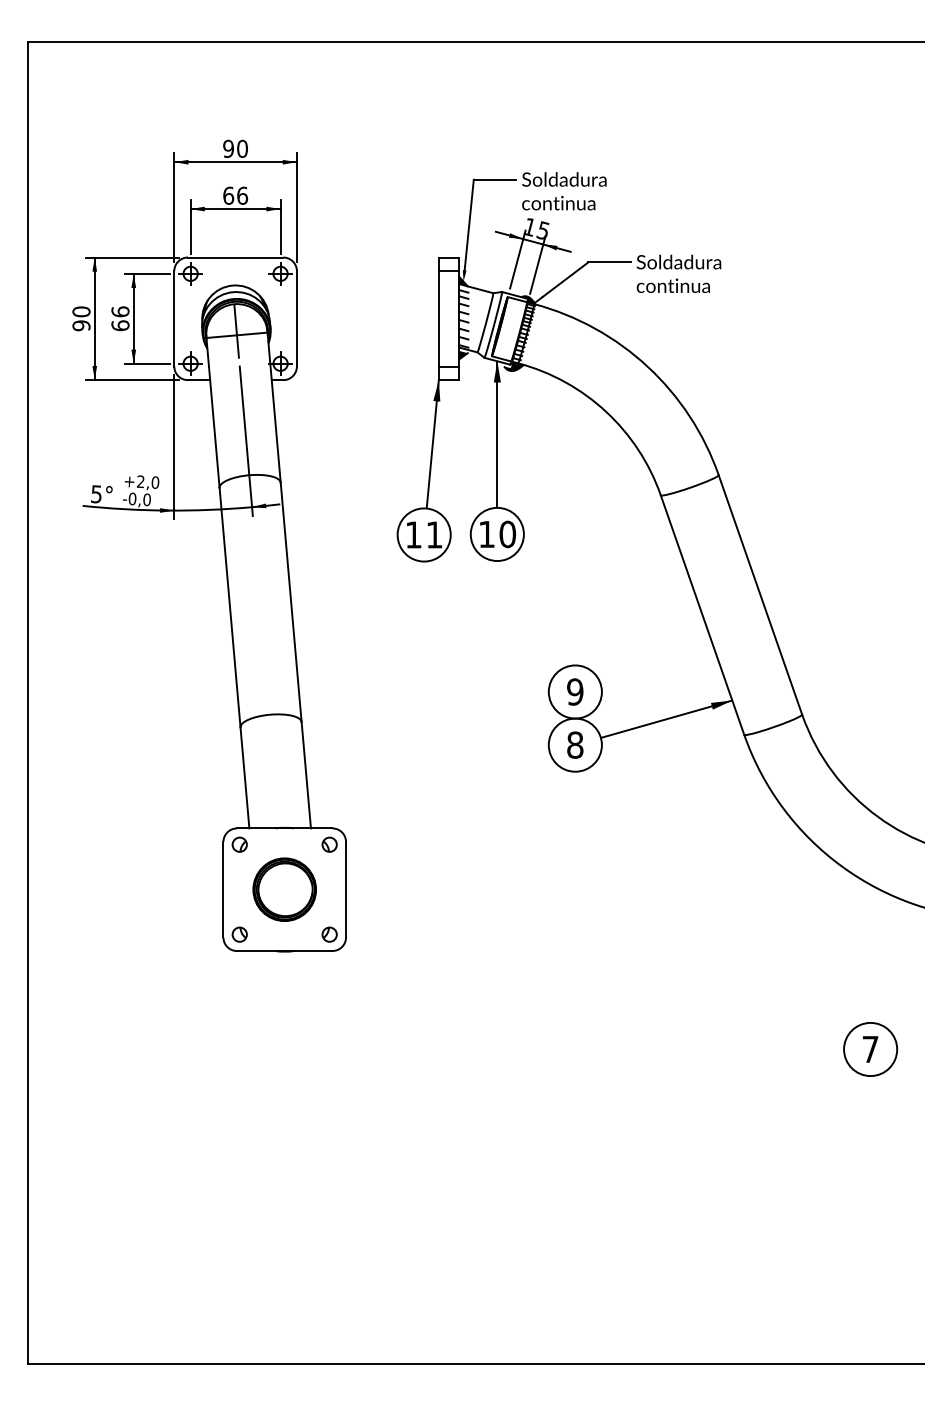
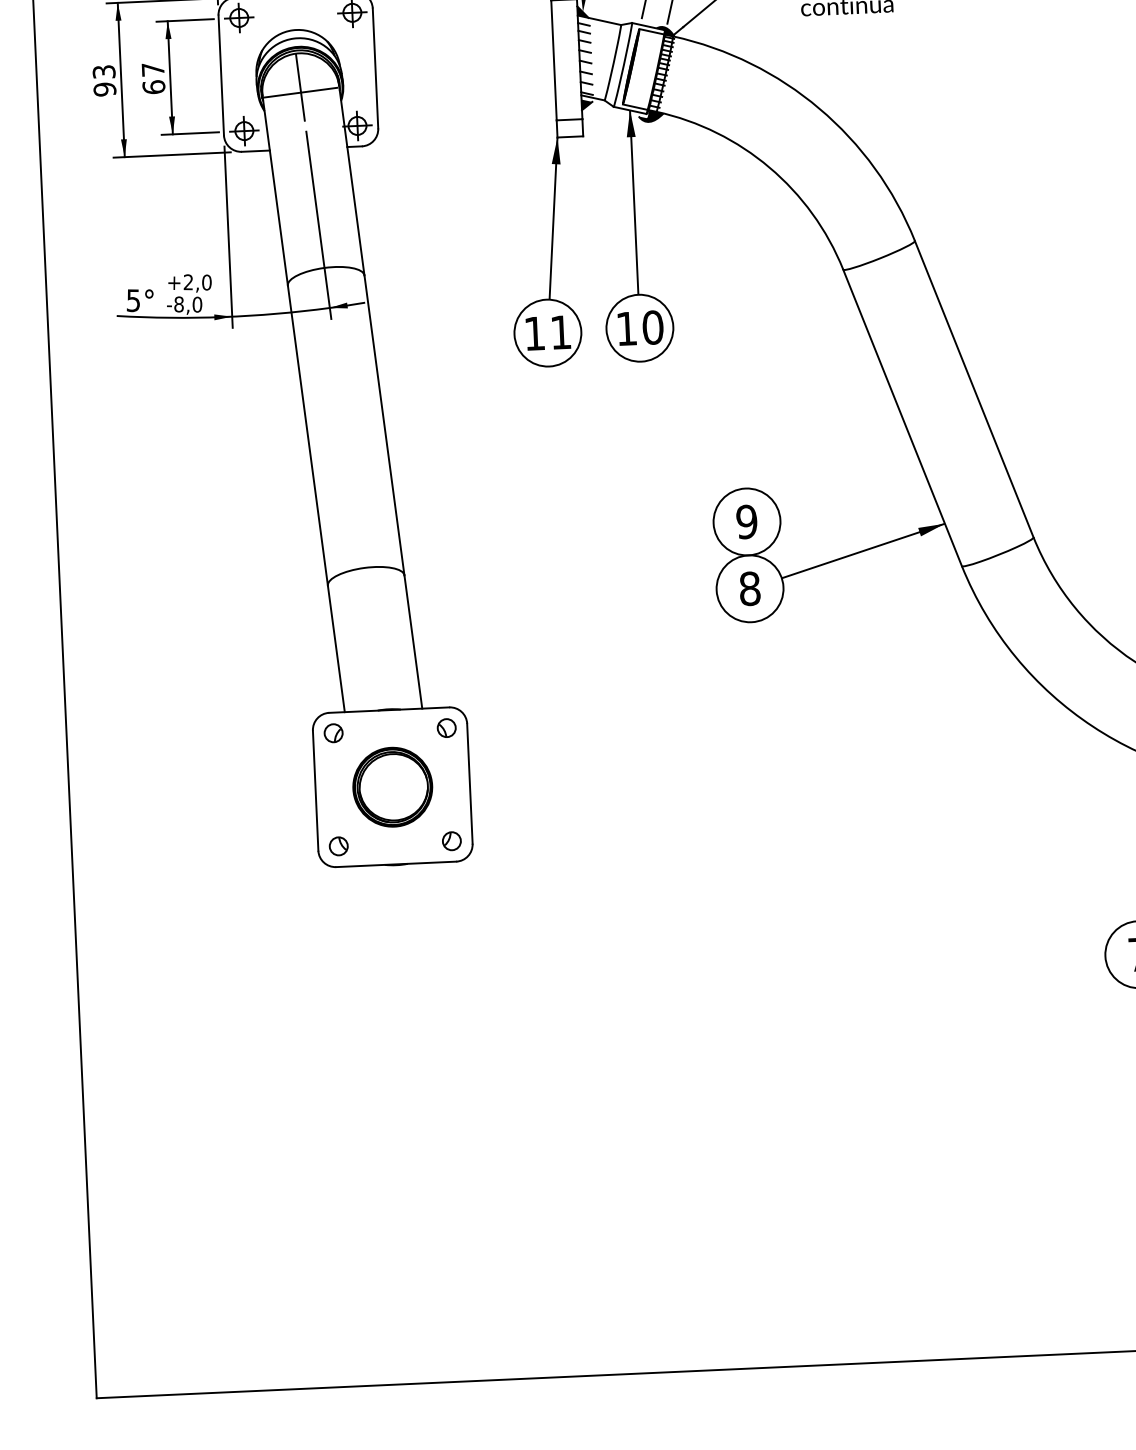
text: (81, 311) -> (104, 71), 90 -> 93
text: (120, 311) -> (153, 69), 66 -> 67
text: (132, 498) -> (178, 303), -0,0 -> -8,0

